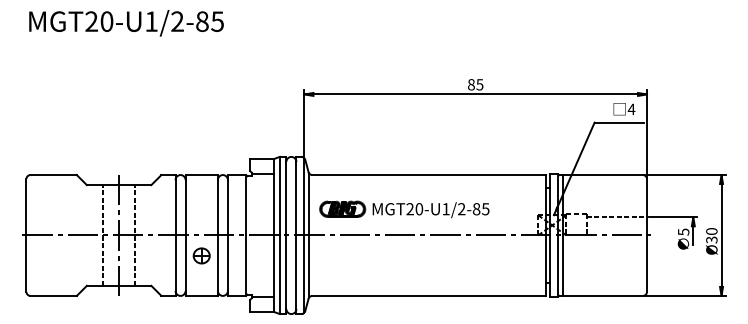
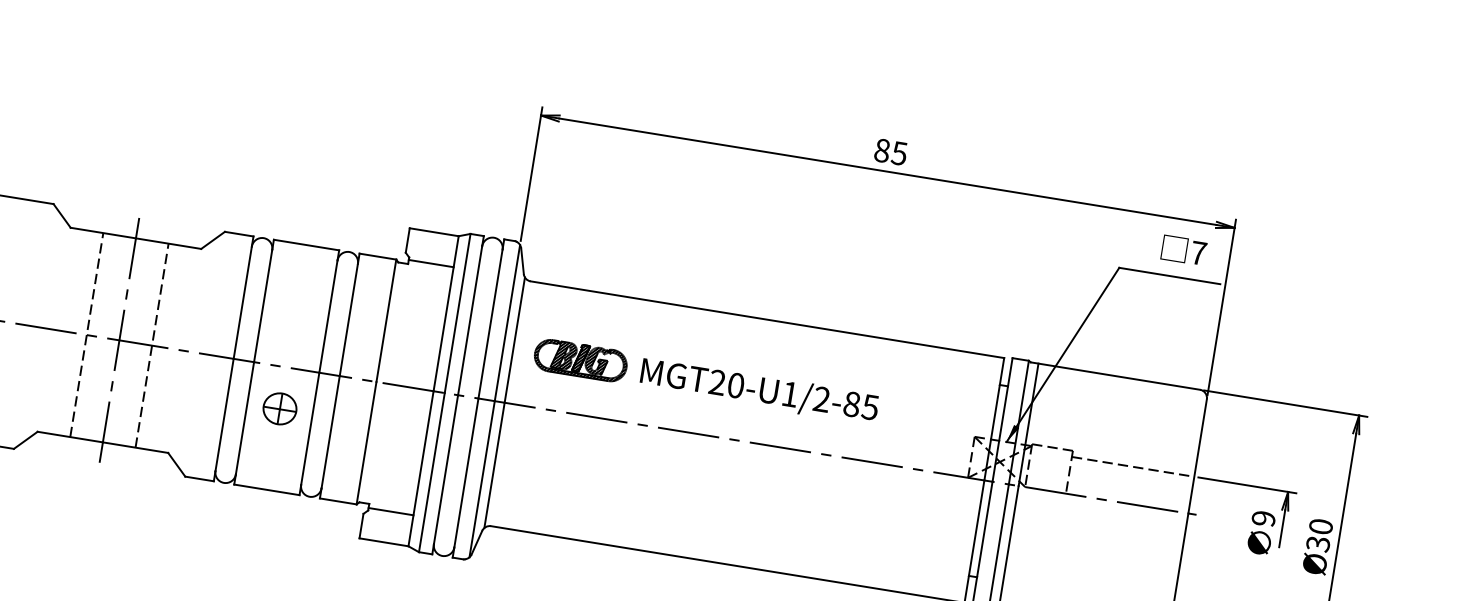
text: (631, 109) -> (1198, 253), 4 -> 7
text: (683, 231) -> (1263, 517), 5 -> 9

